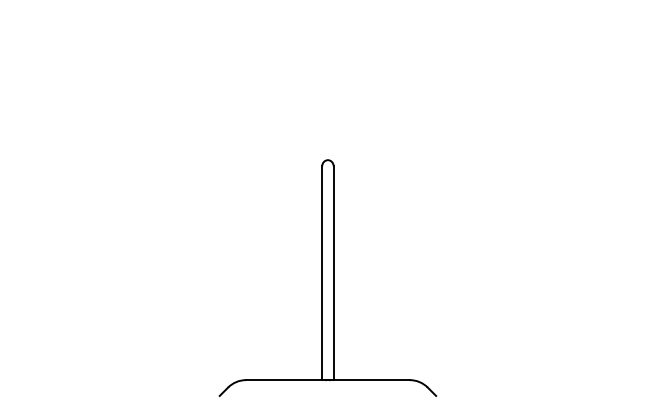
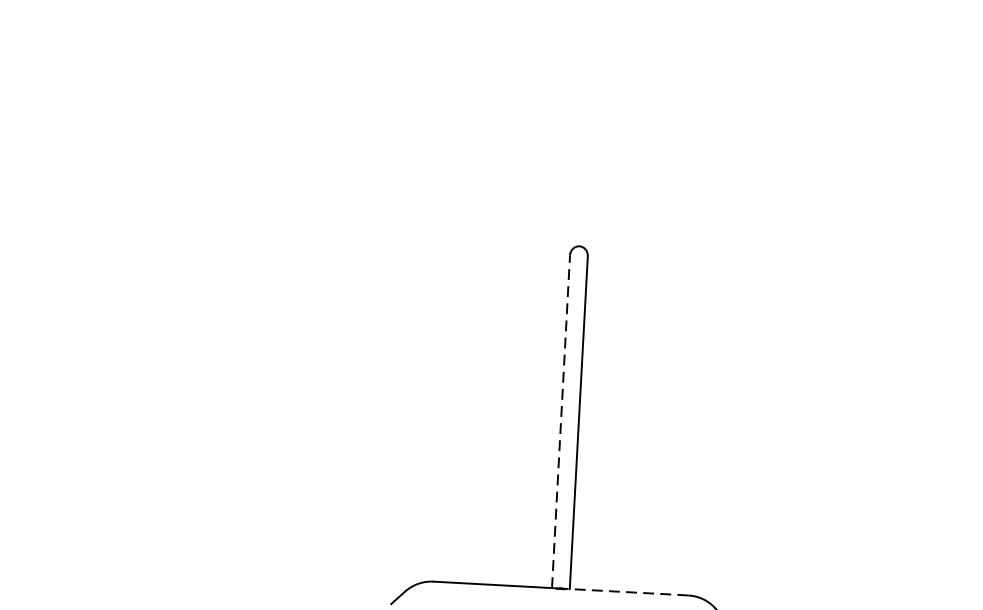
line: (322, 273) -> (561, 422), solid -> dashed
line: (369, 380) -> (625, 592), solid -> dashed

